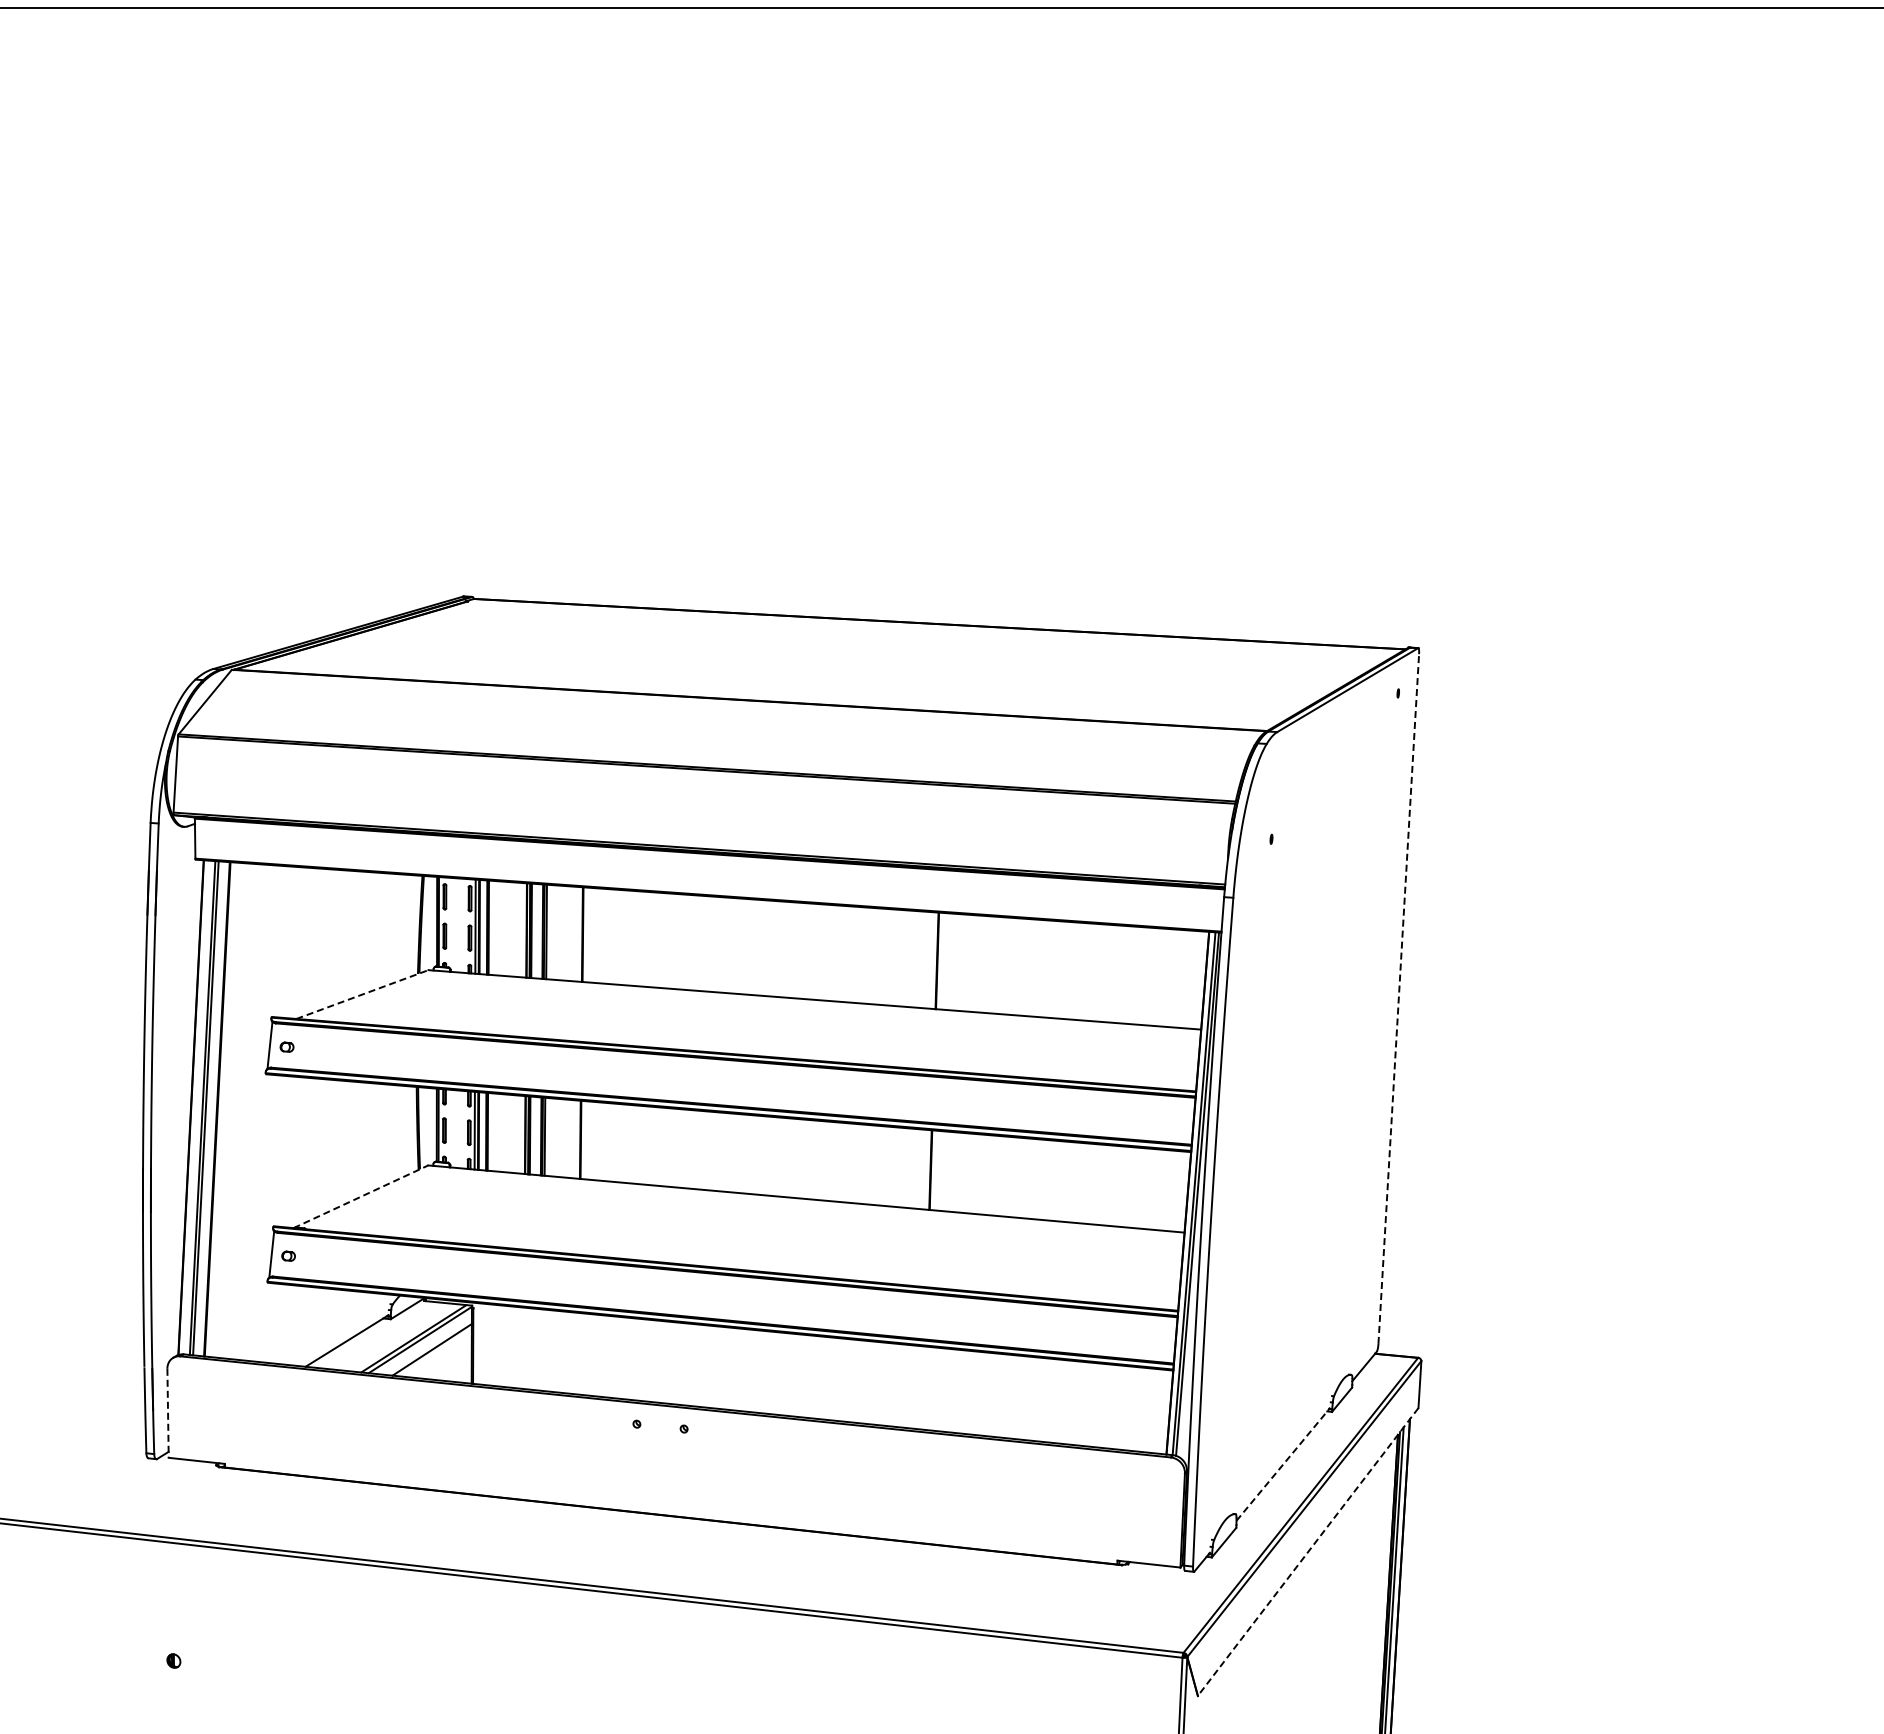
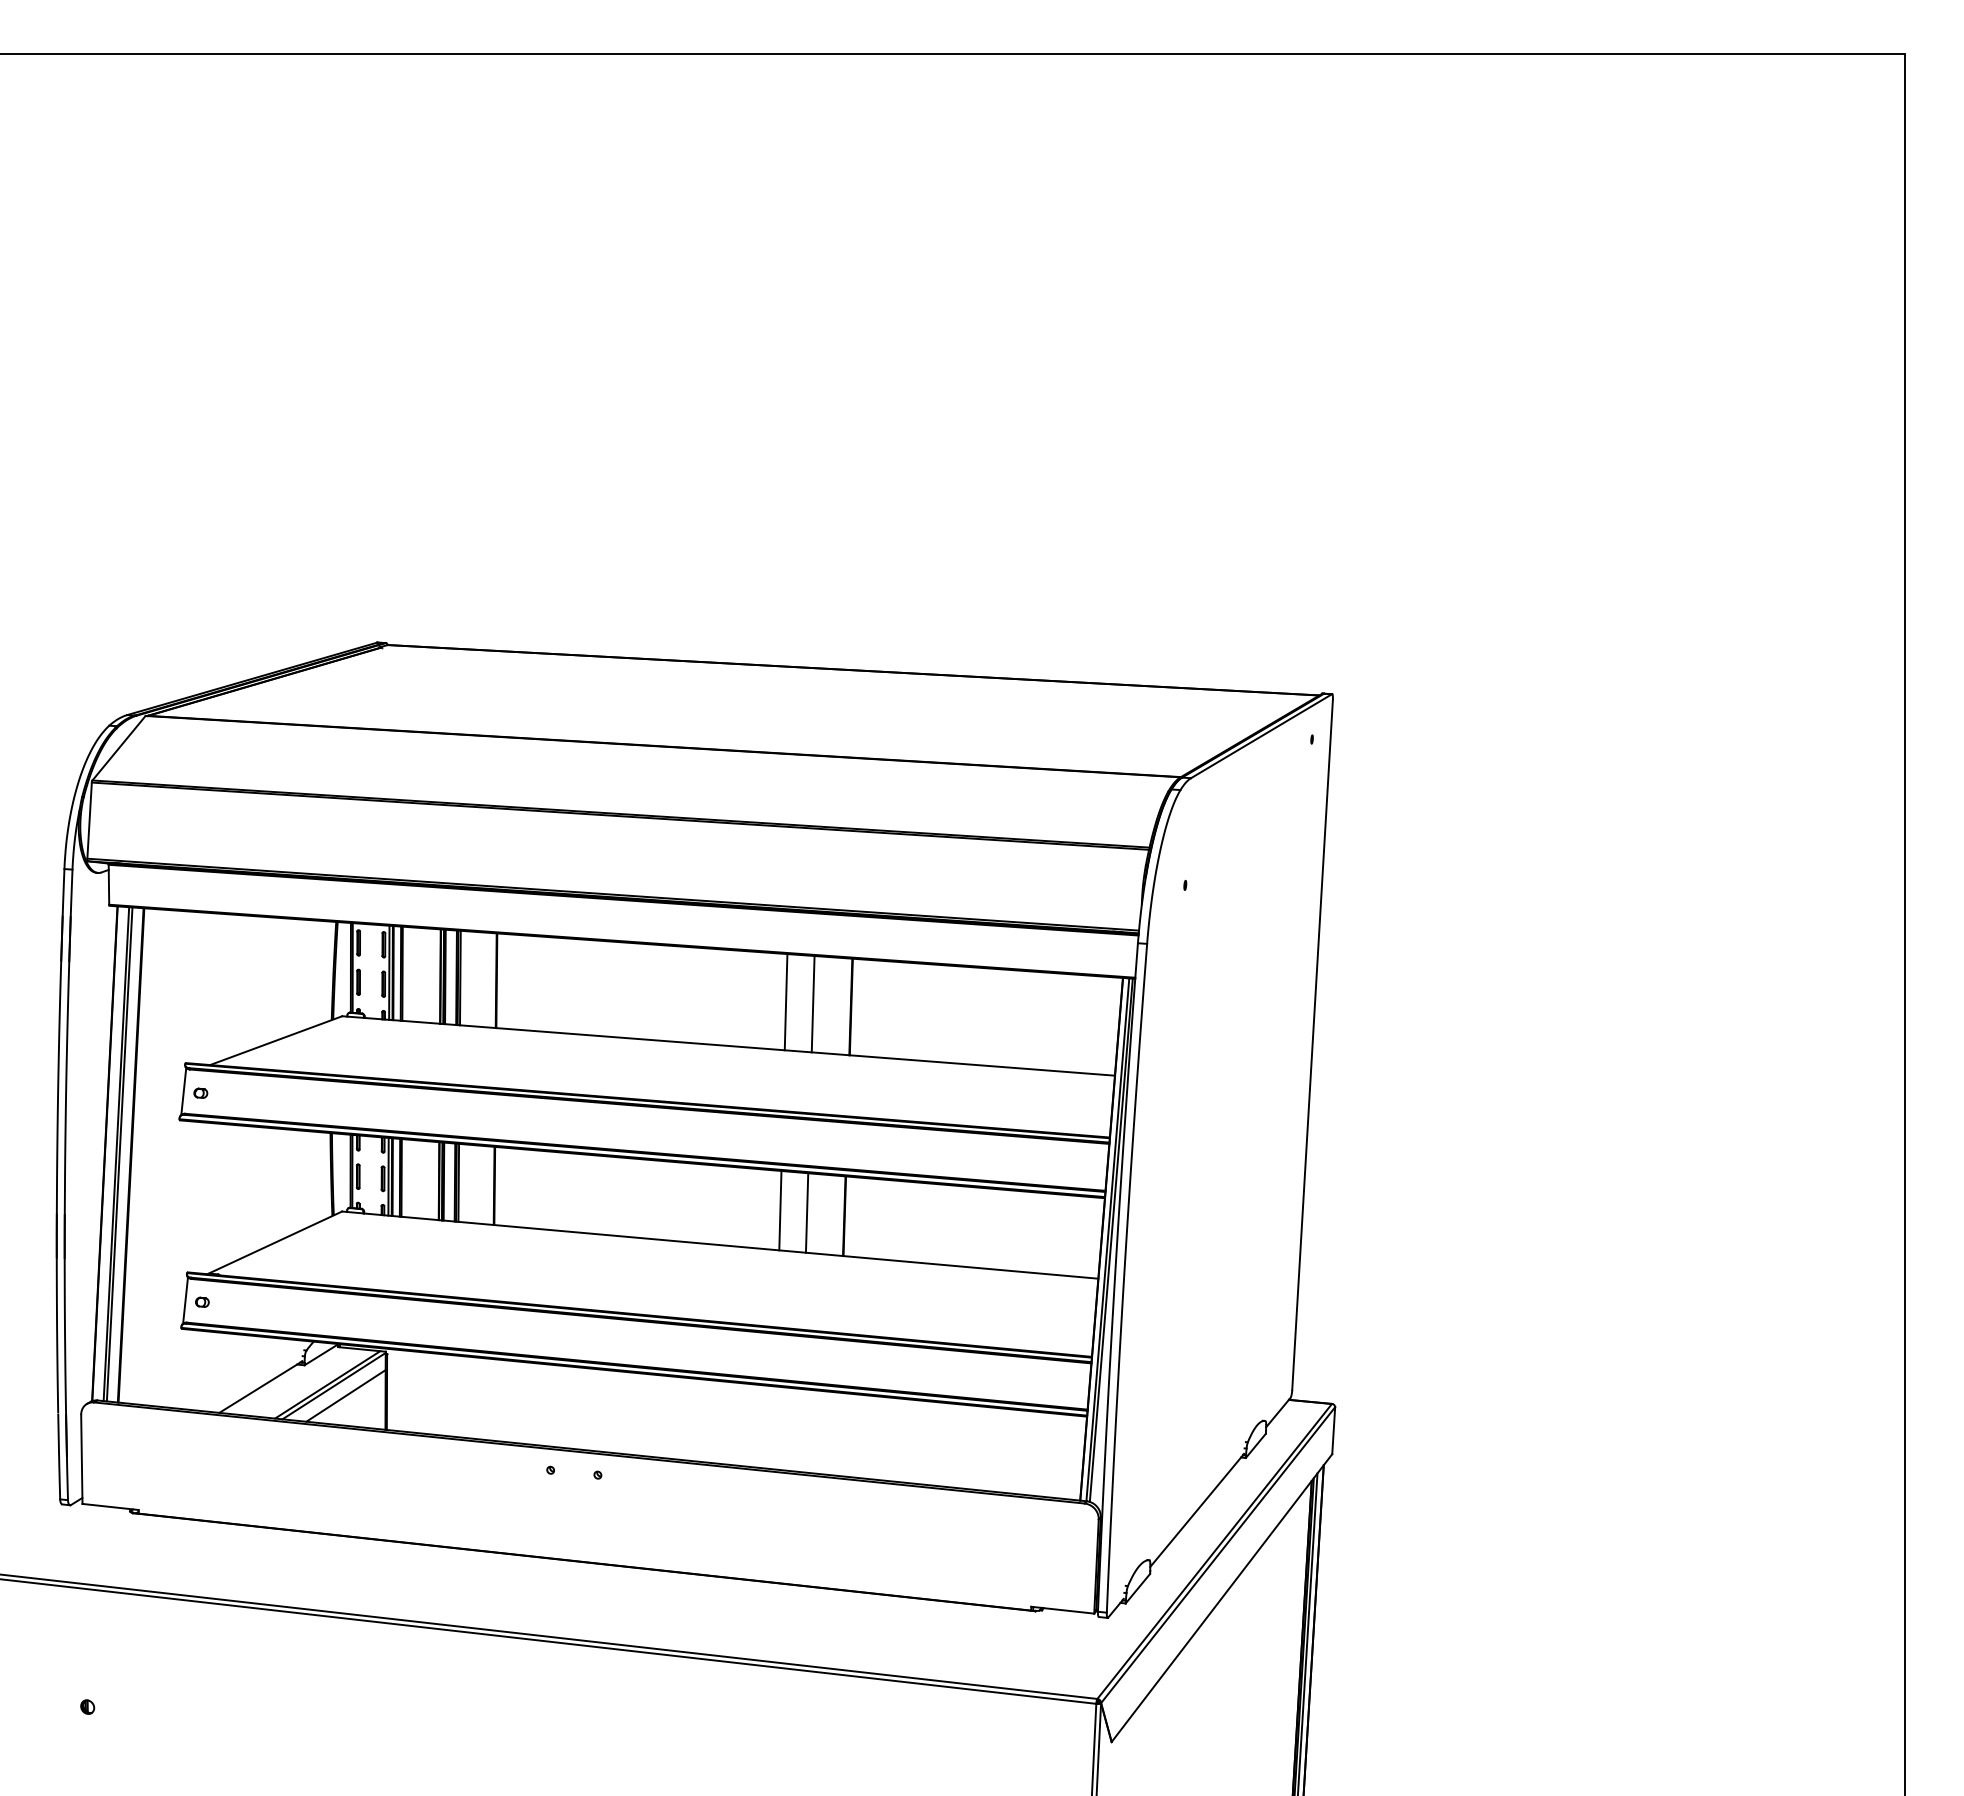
line: (871, 956) -> (785, 1002), added
line: (898, 957) -> (812, 1003), added
line: (362, 994) -> (276, 1040), dashed -> solid
line: (1398, 998) -> (1312, 1044), dashed -> solid
line: (866, 1164) -> (780, 1210), added
line: (892, 1166) -> (806, 1212), added
line: (361, 1196) -> (275, 1242), dashed -> solid
line: (167, 1413) -> (81, 1459), dashed -> solid
line: (1283, 1464) -> (1197, 1510), dashed -> solid
line: (1307, 1552) -> (1221, 1598), dashed -> solid

